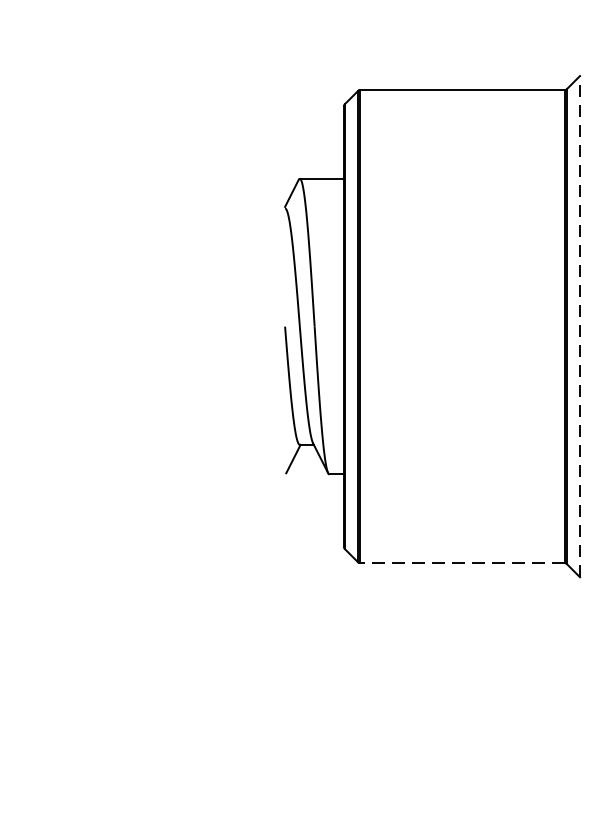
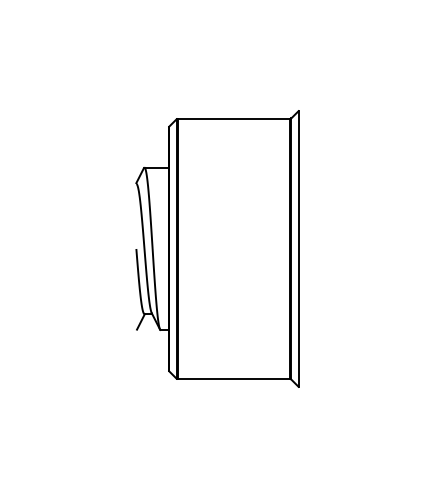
line: (579, 325) -> (298, 248), dashed -> solid
line: (461, 563) -> (233, 379), dashed -> solid

